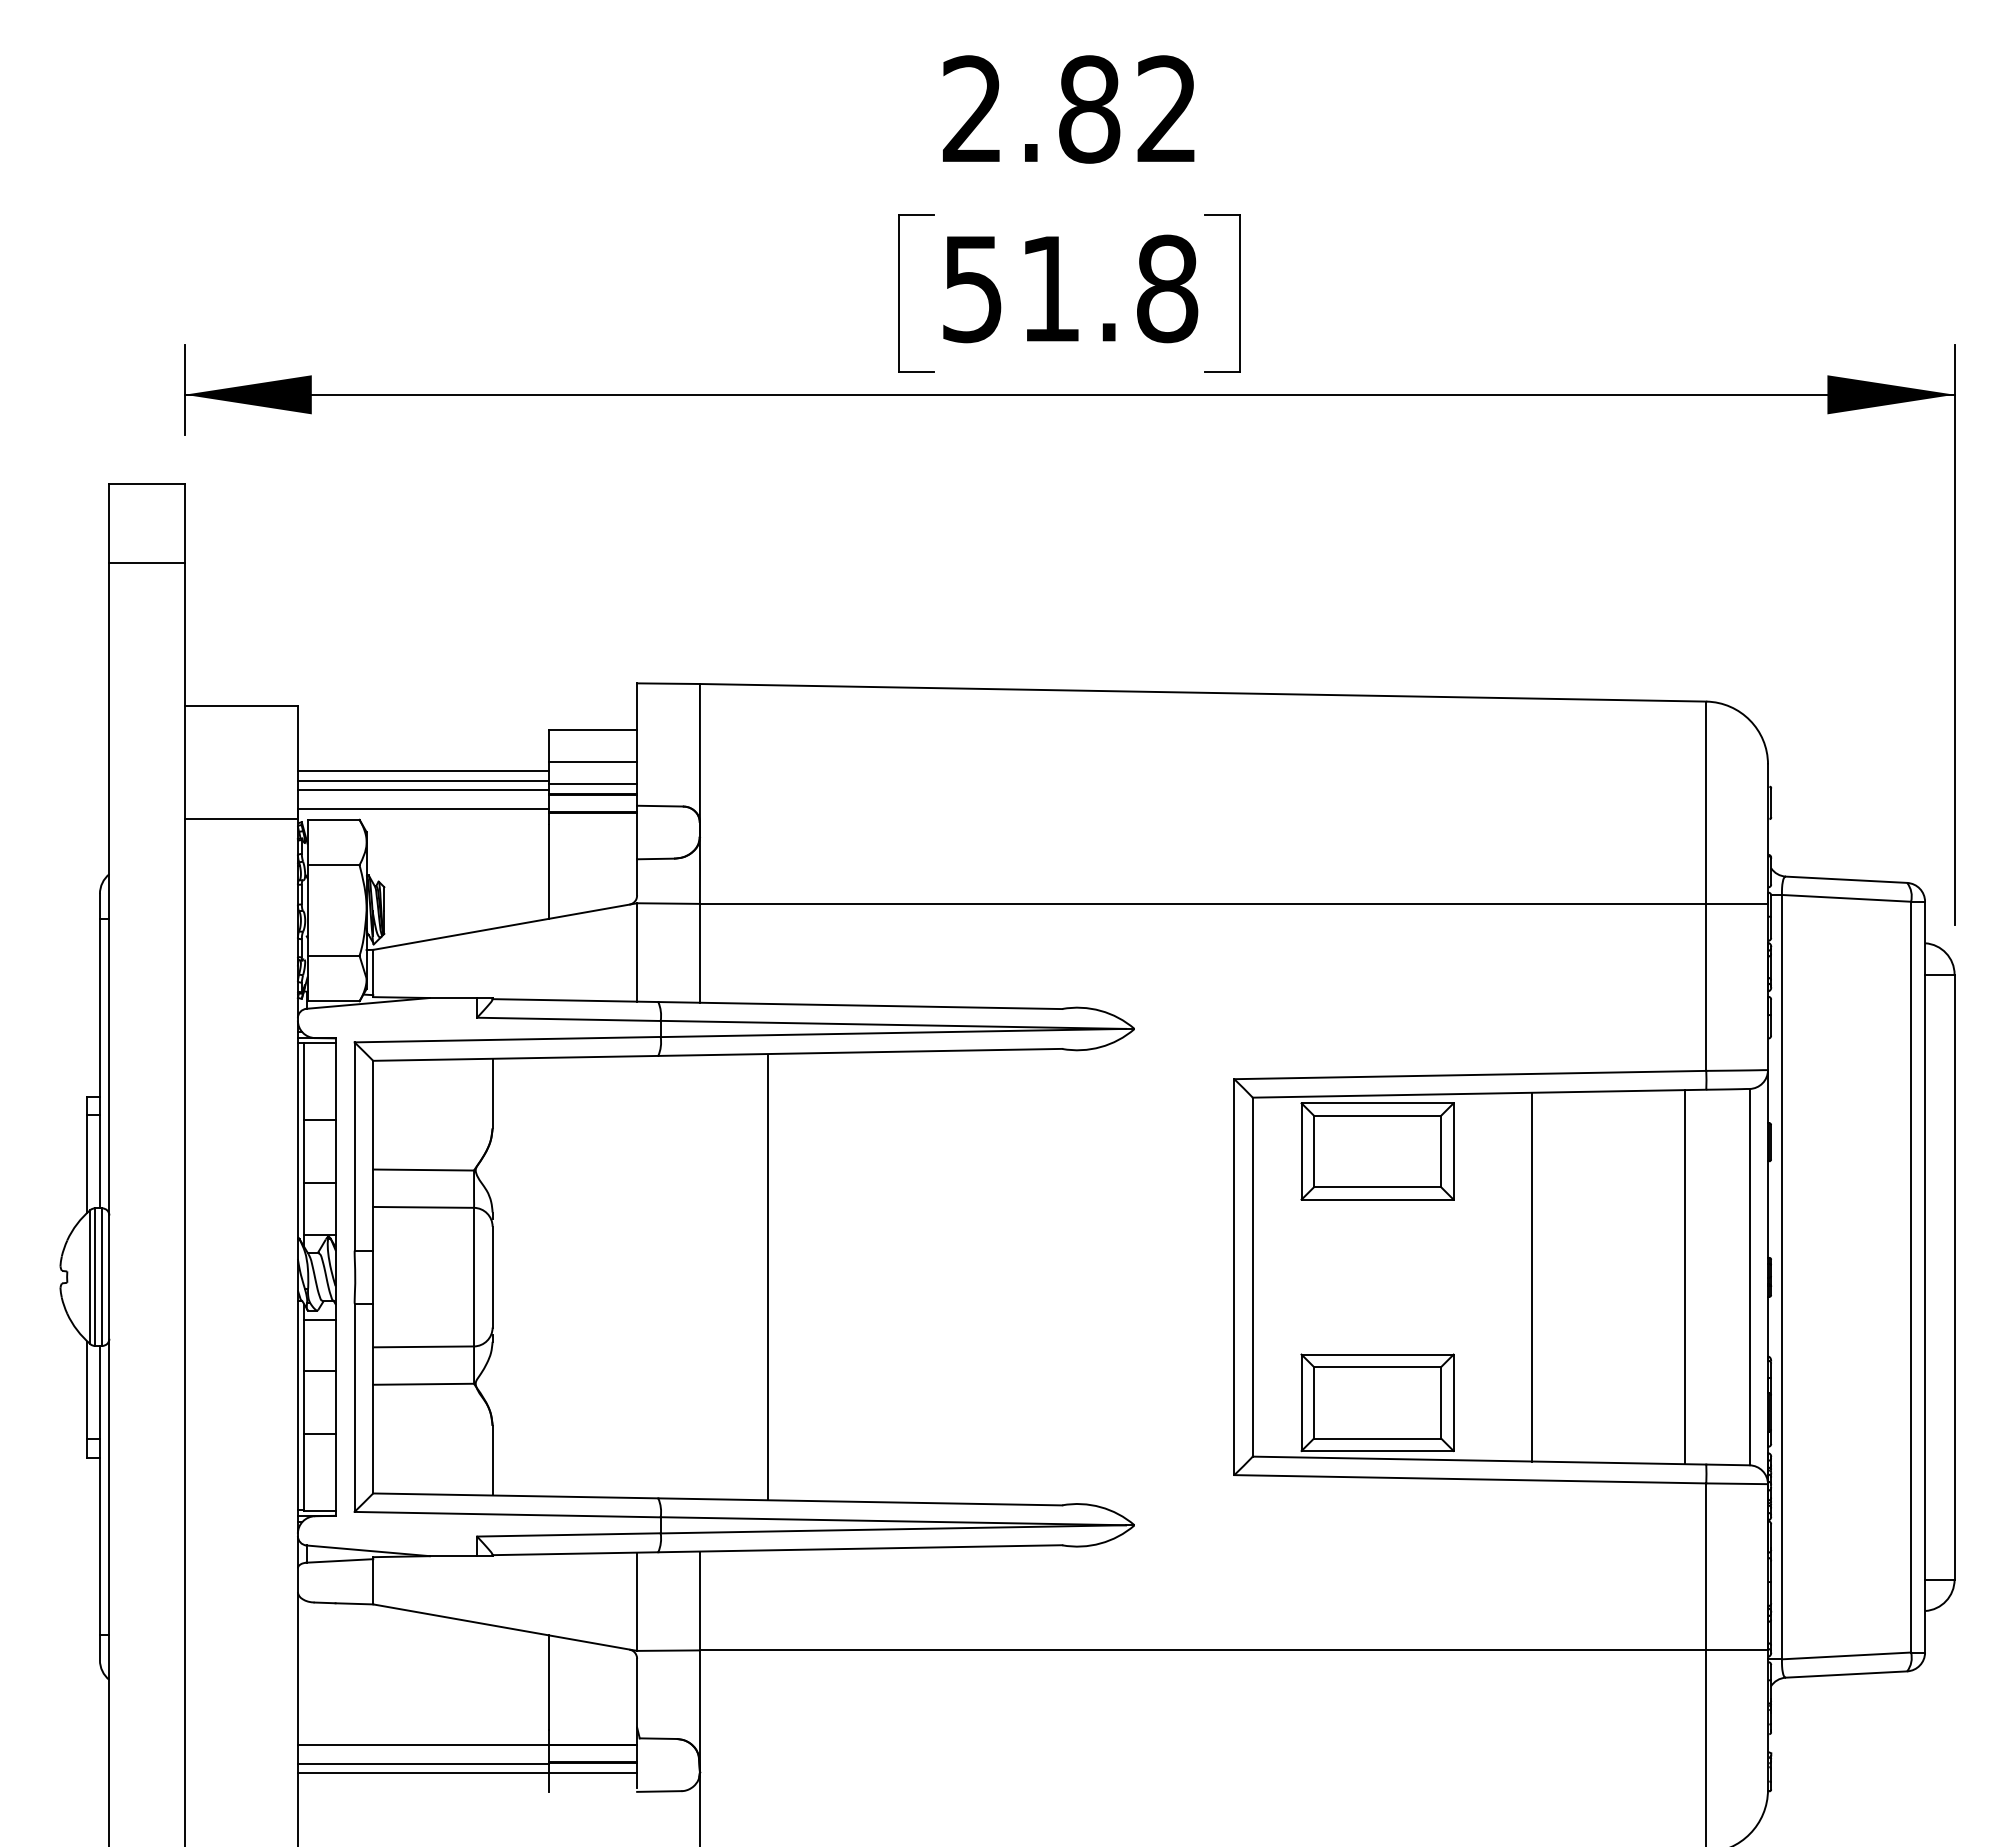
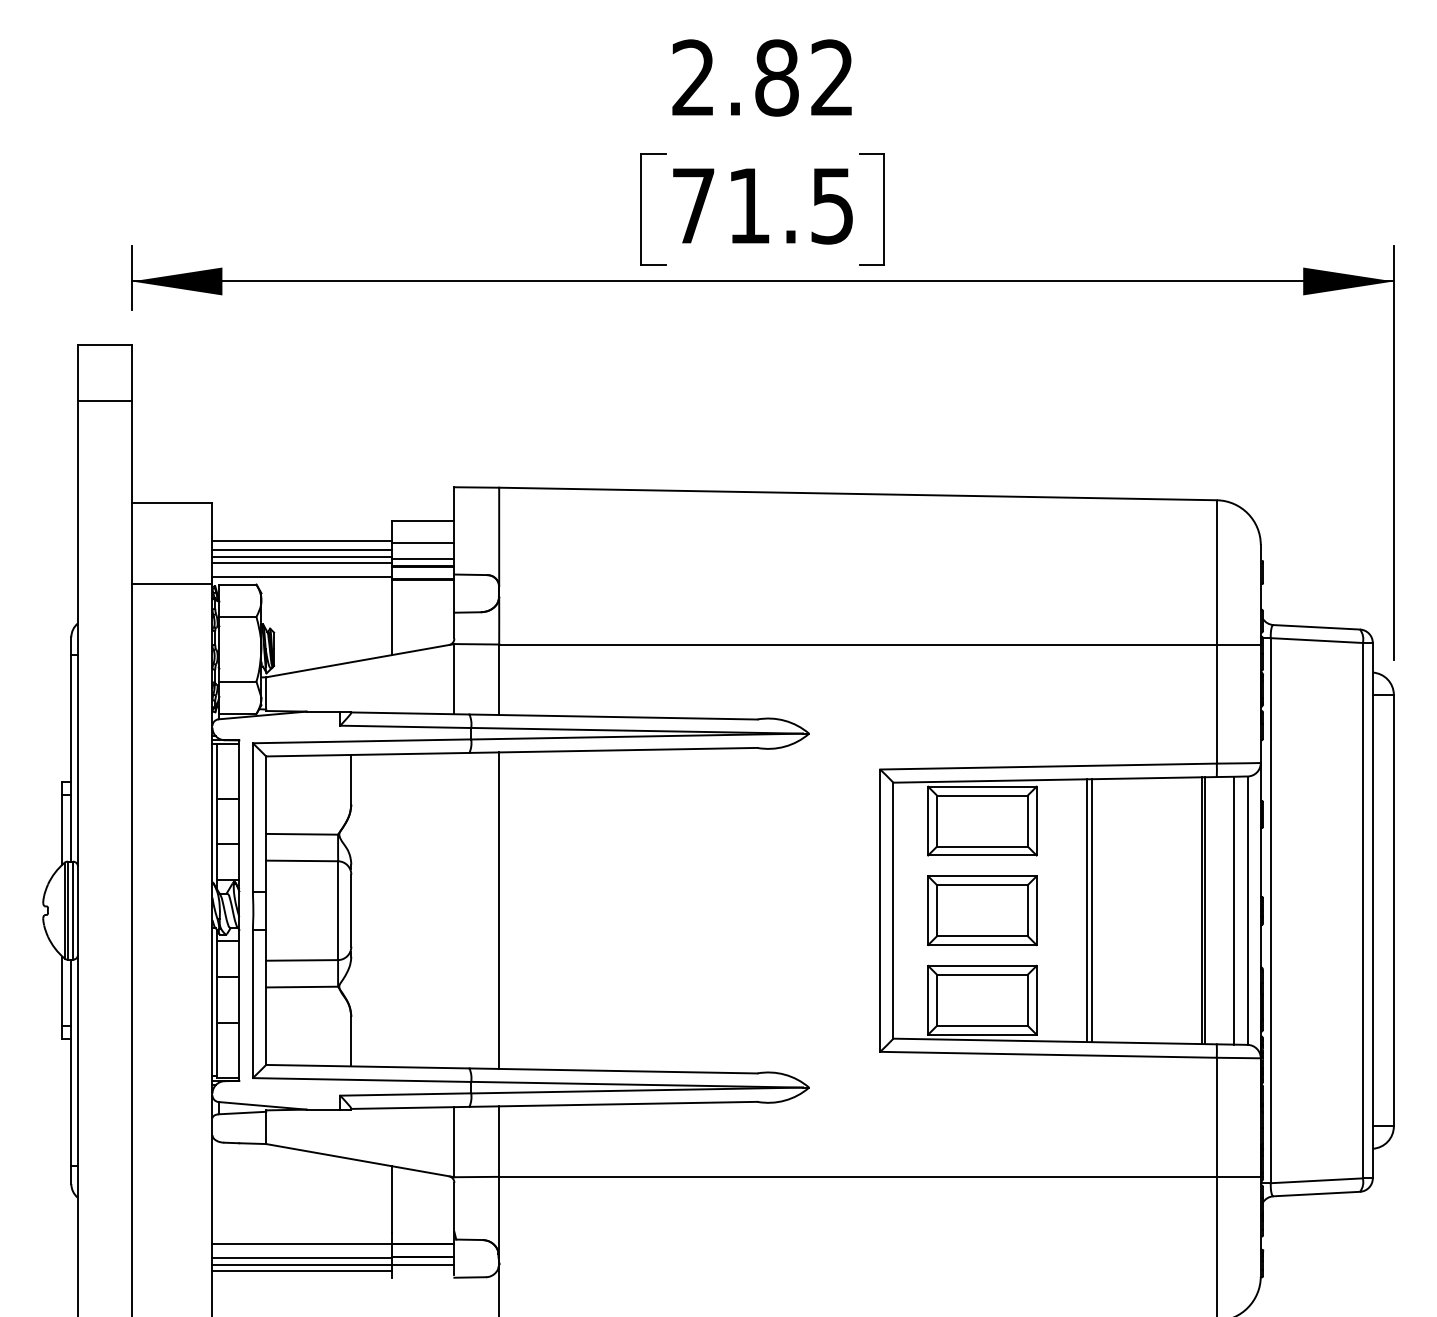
text: (1070, 288) -> (763, 205), 51.8 -> 71.5
line: (423, 758) -> (302, 540), added
part: (1377, 1276) -> (982, 910), added
line: (1524, 1276) -> (1087, 910), added
line: (1689, 1276) -> (1204, 910), added
line: (1730, 1276) -> (1234, 910), added
line: (767, 1277) -> (498, 910), moved
line: (423, 1782) -> (302, 1271), added

